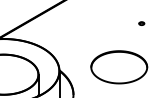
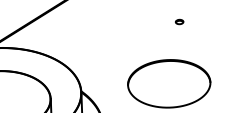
part: (141, 23) -> (179, 21), moved

